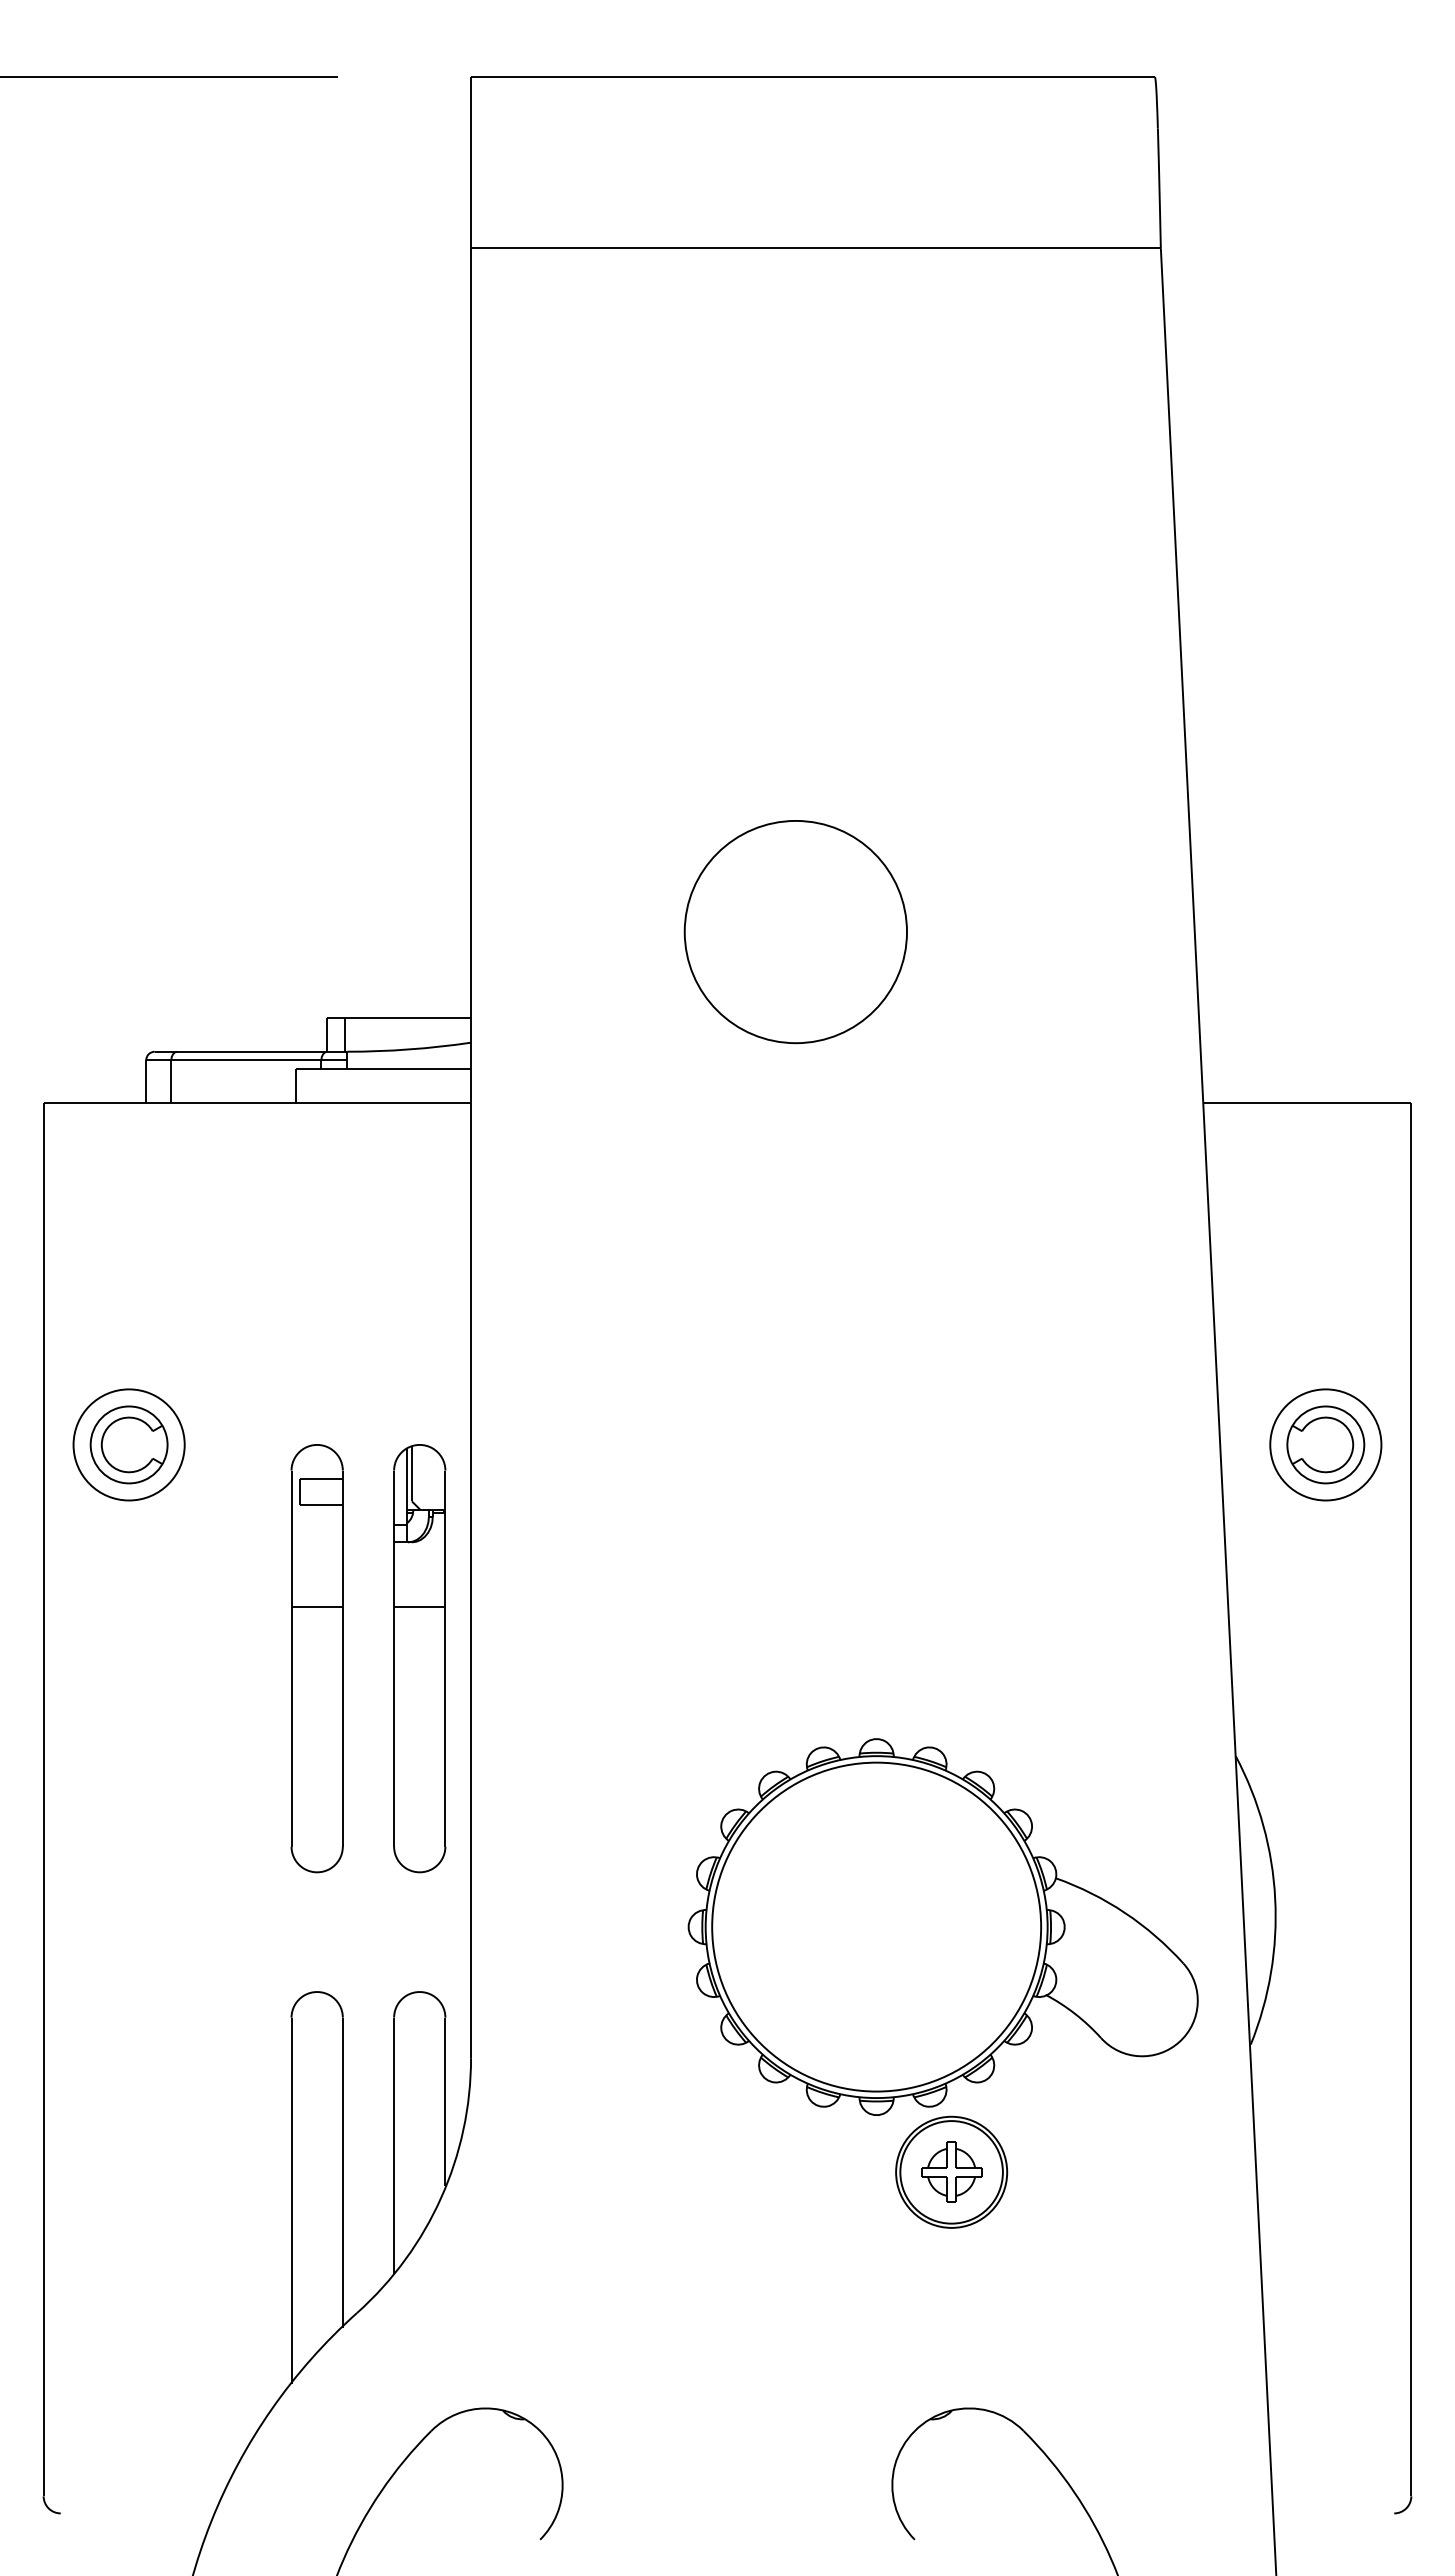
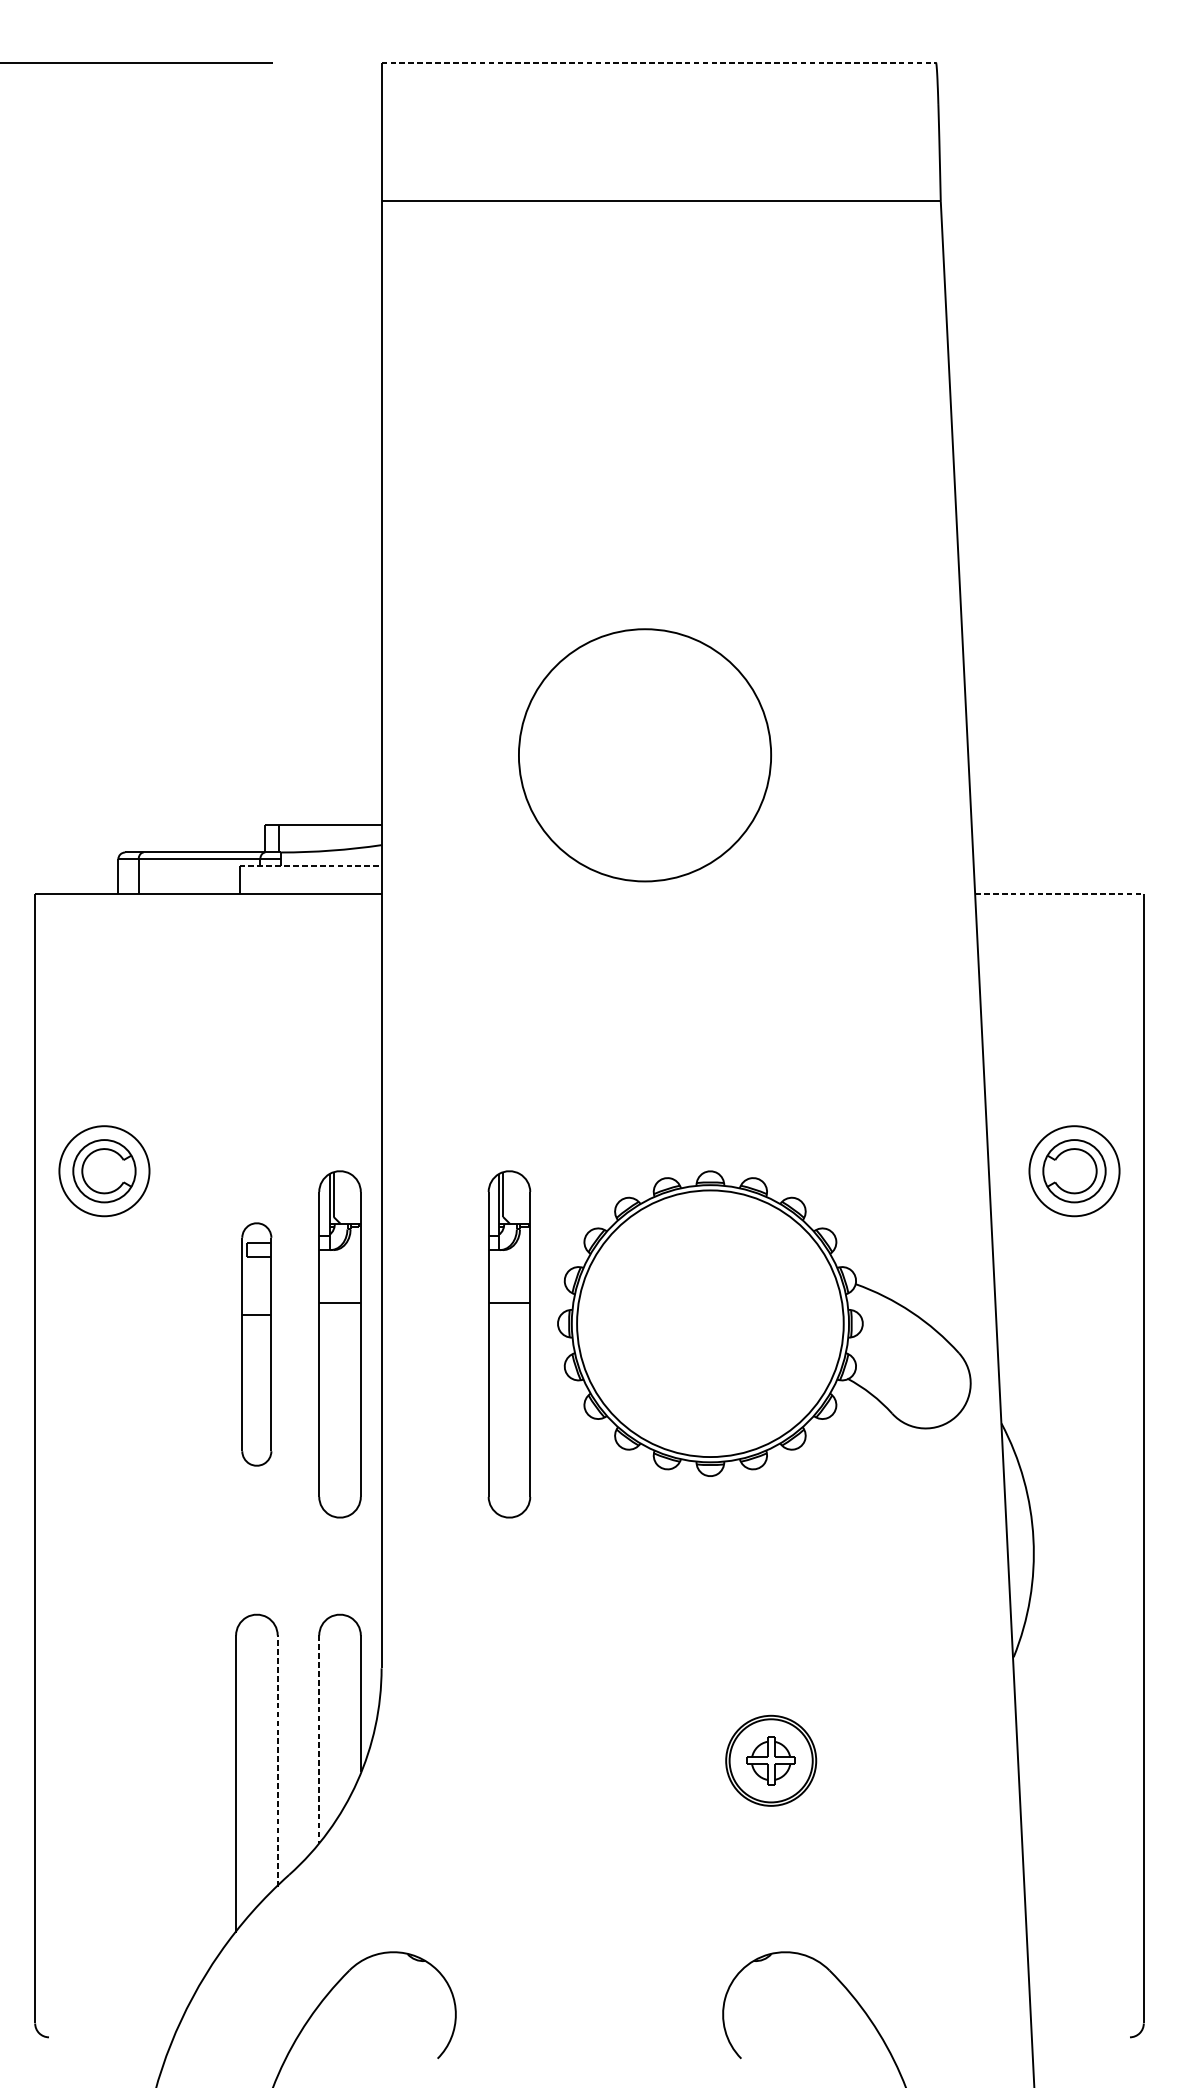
line: (812, 77) -> (658, 62), solid -> dashed
part: (795, 932) -> (644, 755), size x1.4
line: (383, 1068) -> (310, 866), solid -> dashed
line: (1307, 1103) -> (1059, 894), solid -> dashed
part: (316, 1658) -> (256, 1344), size x0.7
part: (628, 1658) -> (509, 1344), added
part: (942, 1926) -> (763, 1323), moved
line: (394, 2146) -> (319, 1739), solid -> dashed
line: (342, 2172) -> (277, 1760), solid -> dashed

